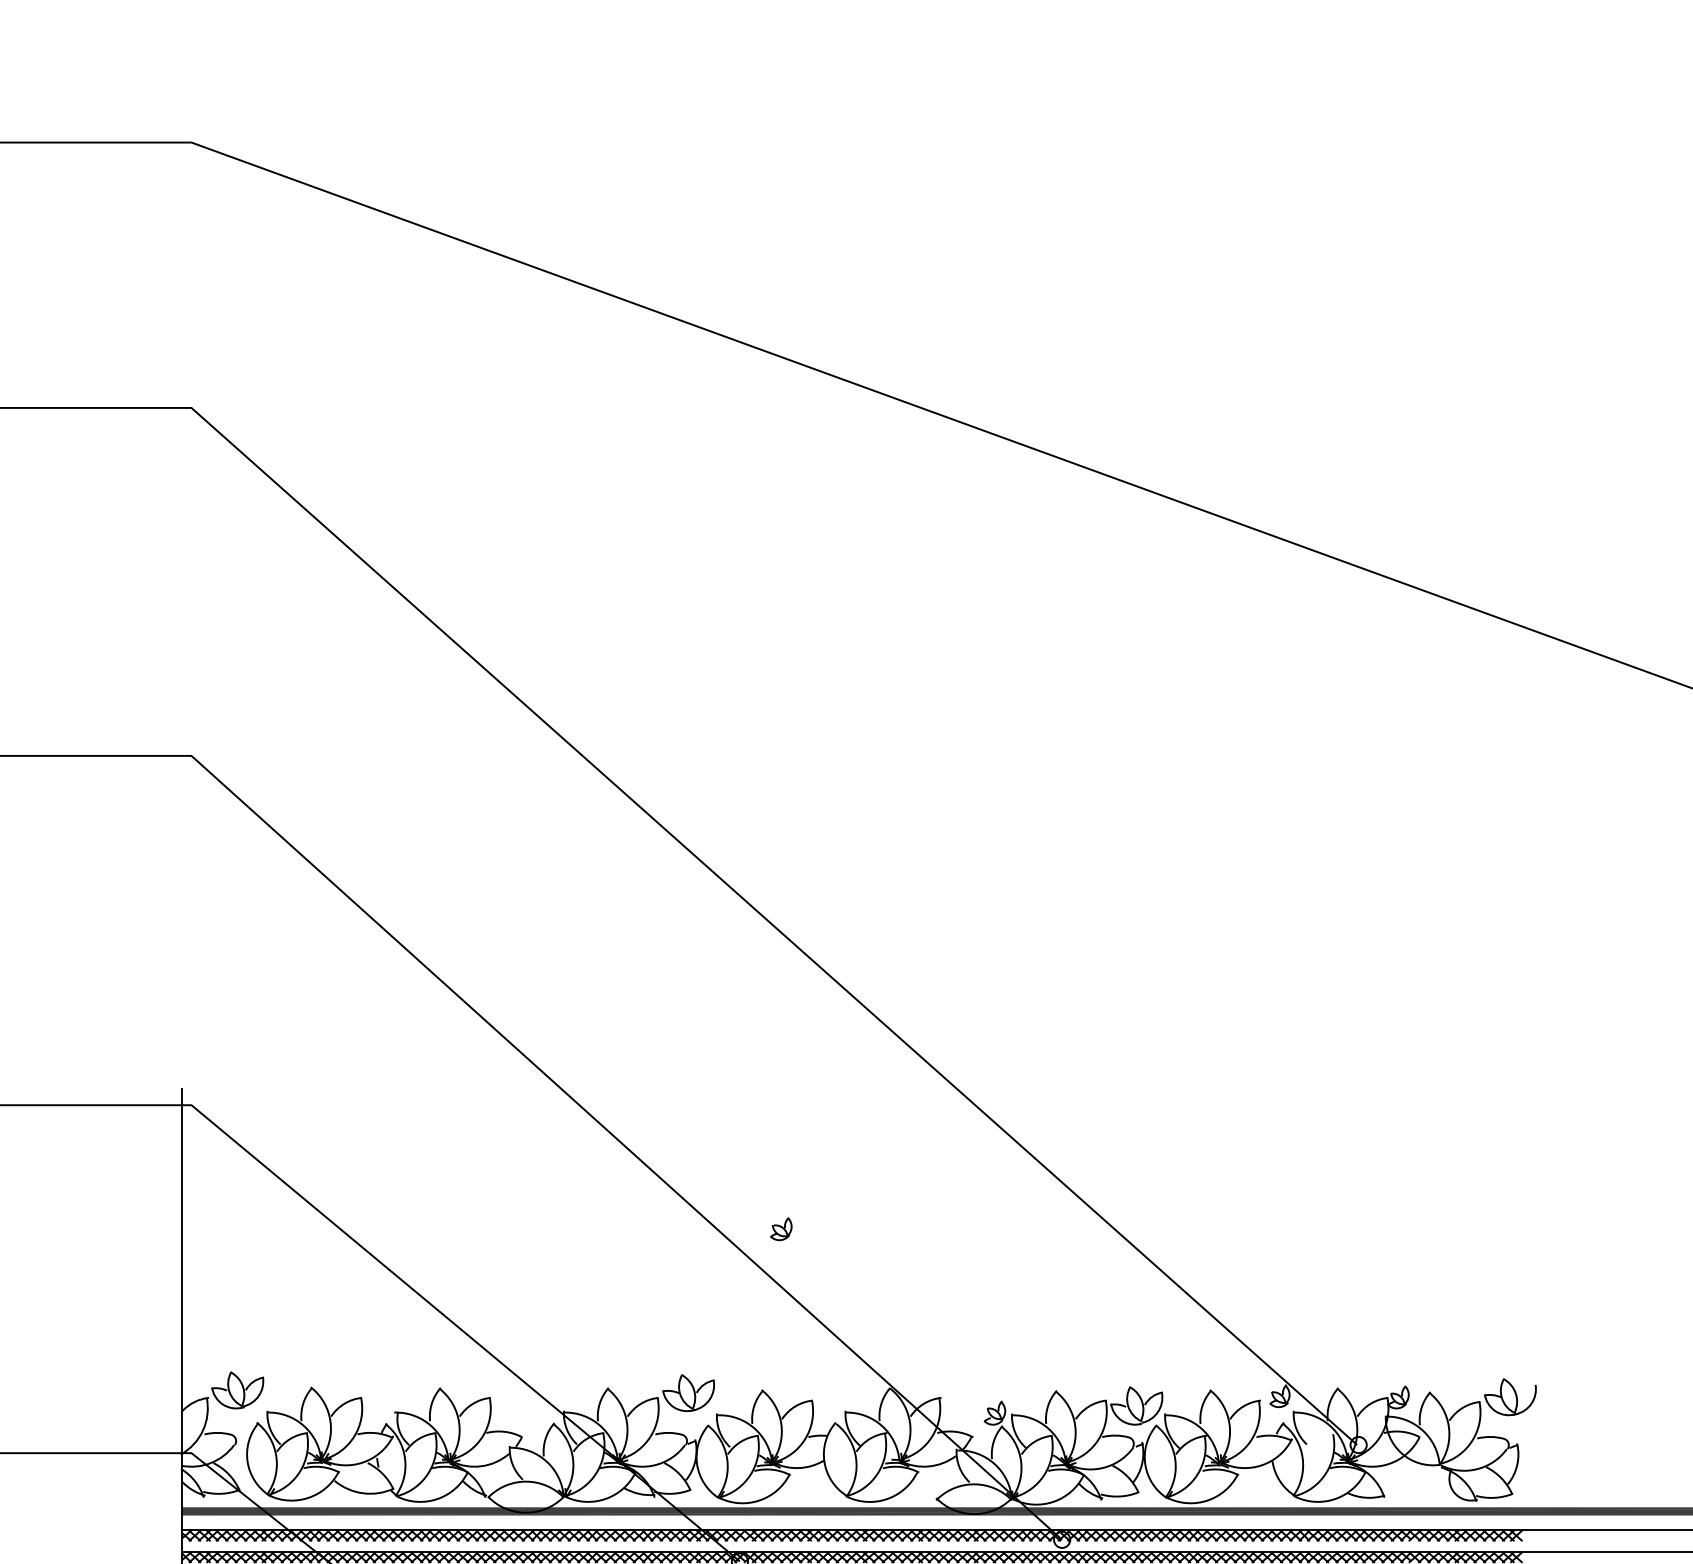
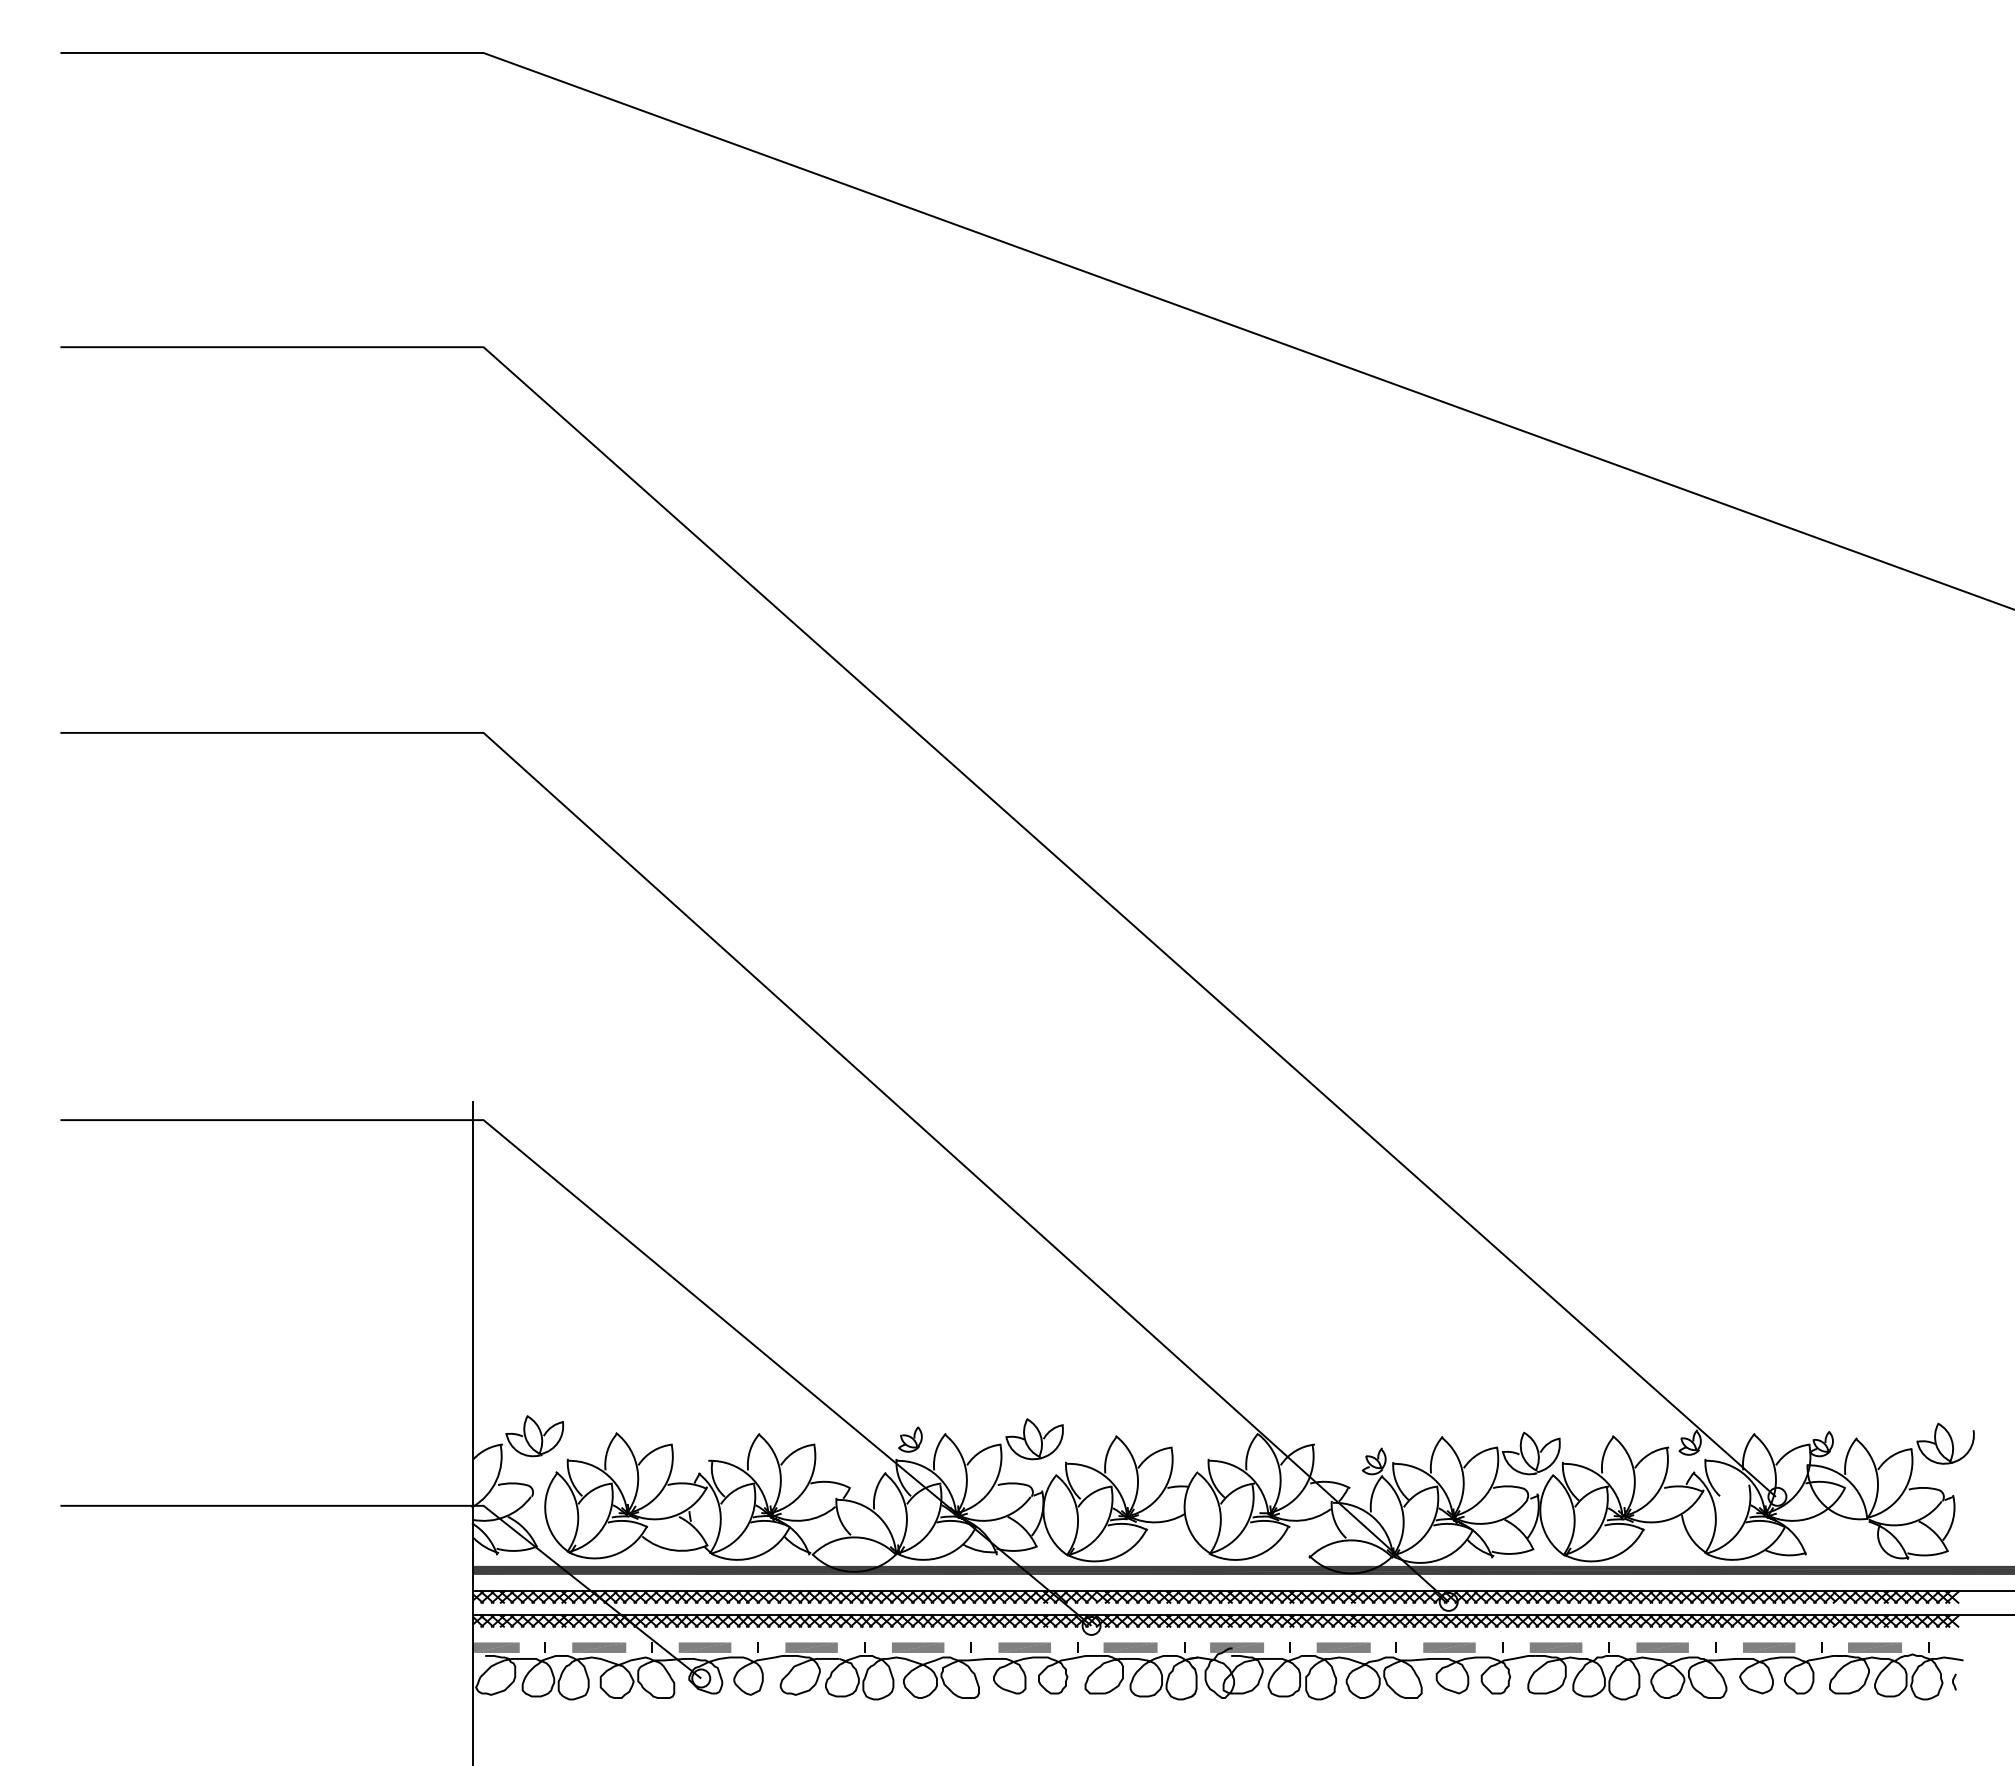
part: (781, 1229) -> (910, 1439), moved

